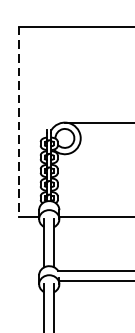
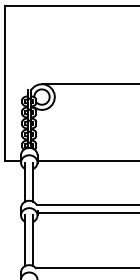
line: (19, 122) -> (5, 84), dashed -> solid

